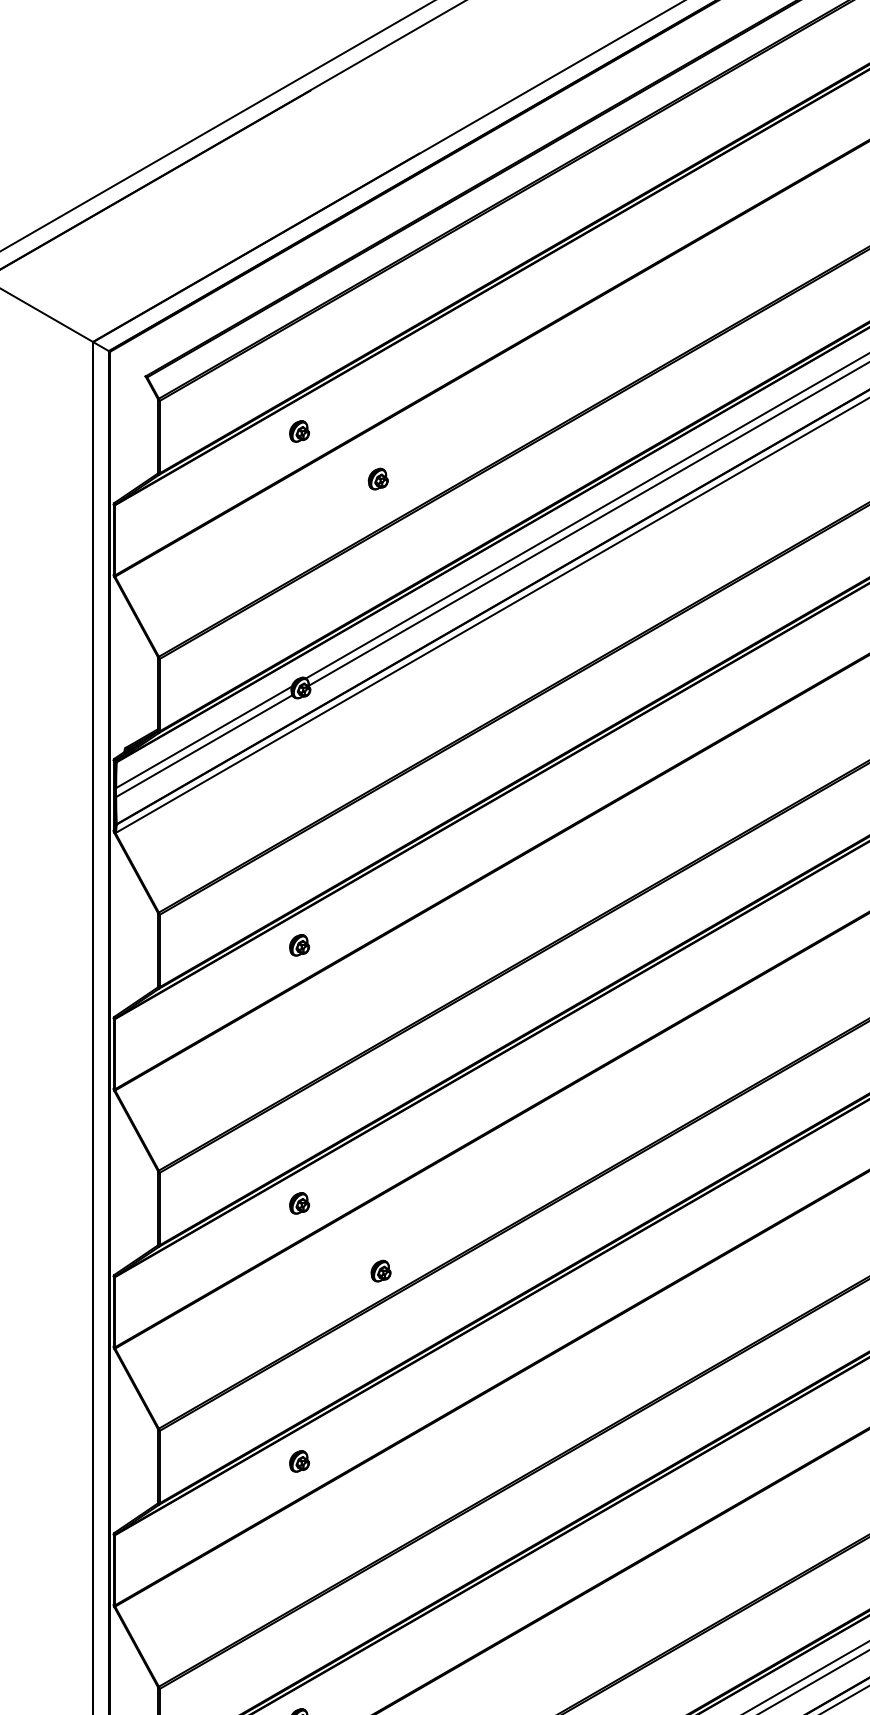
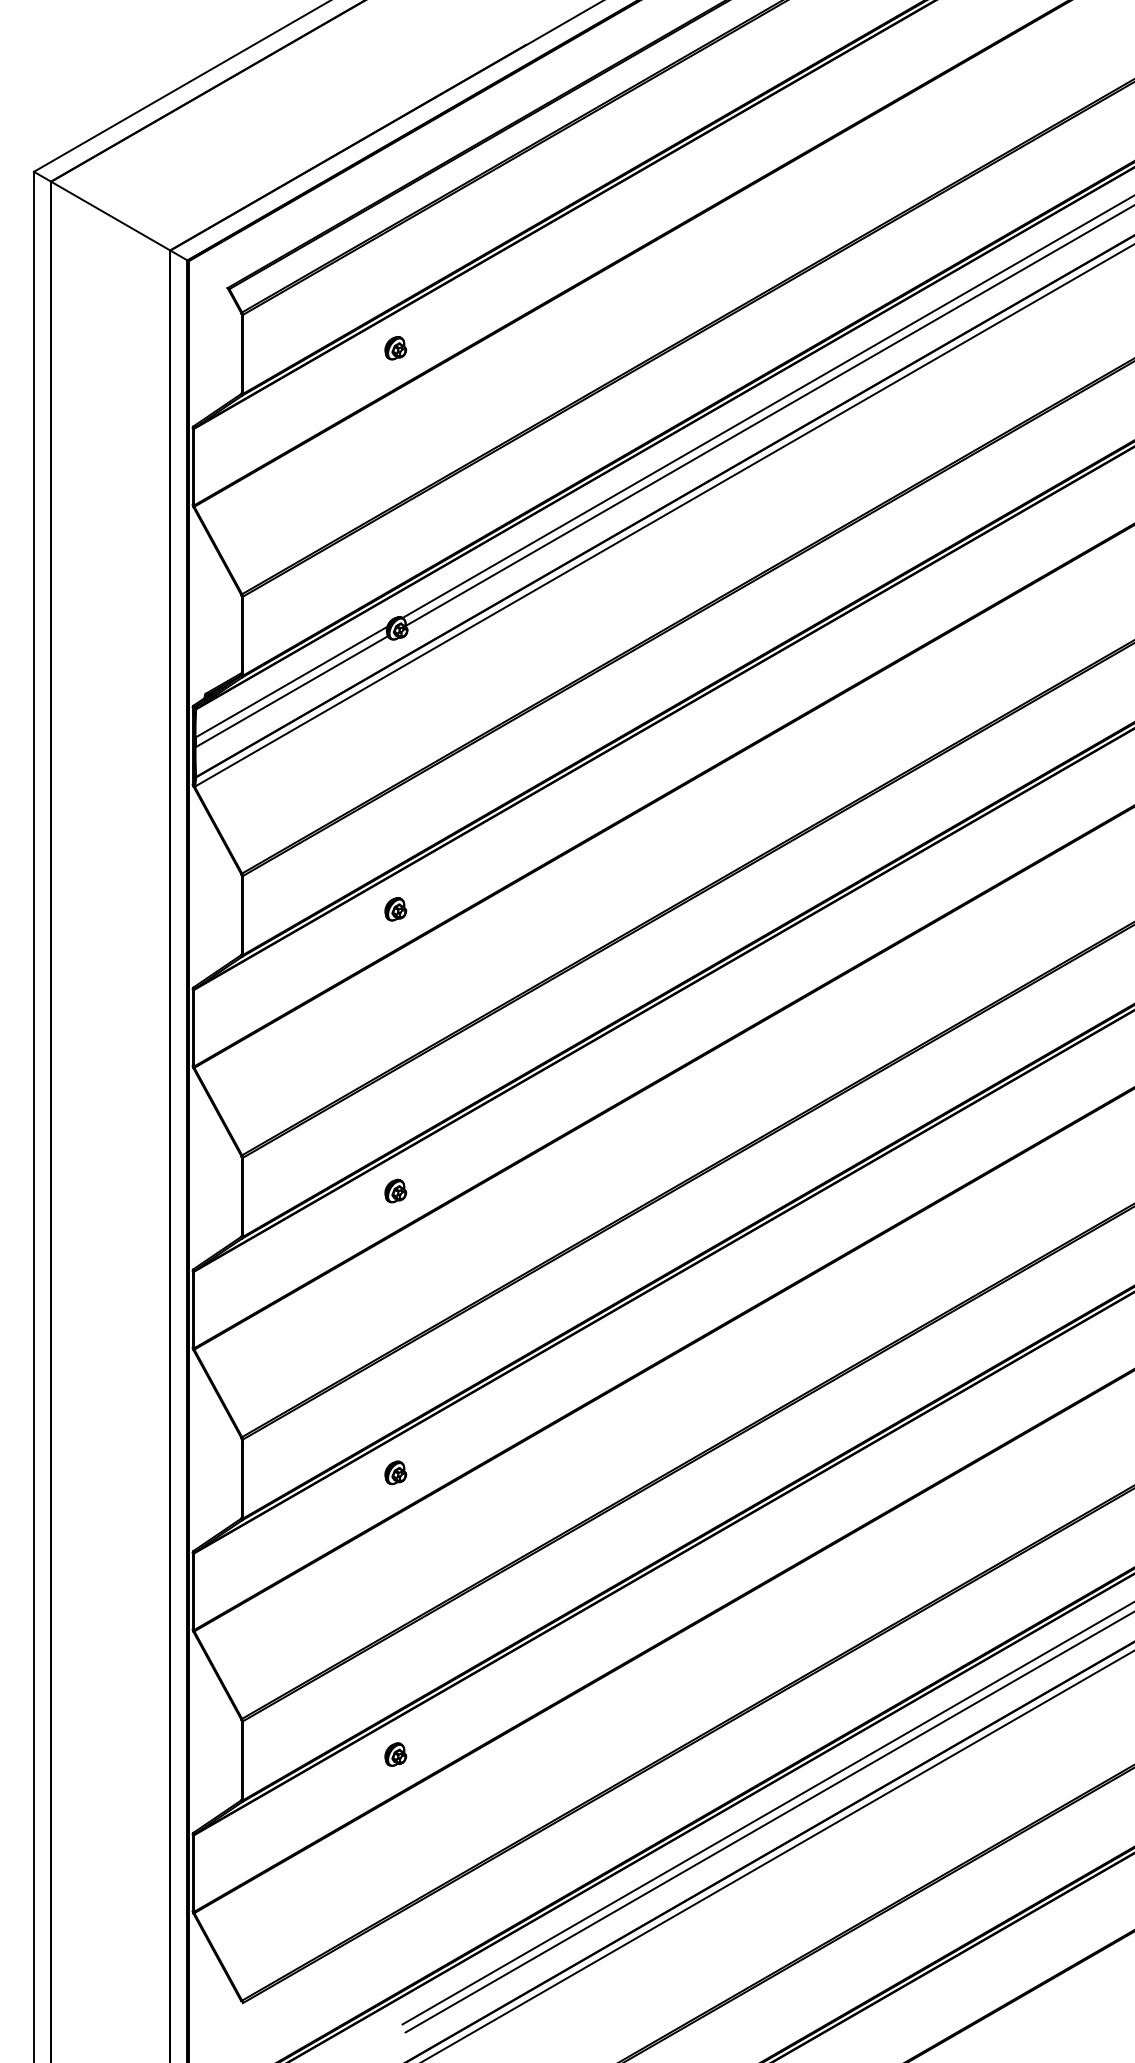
part: (378, 479) -> (481, 400), removed
part: (380, 1270) -> (484, 1264), removed

